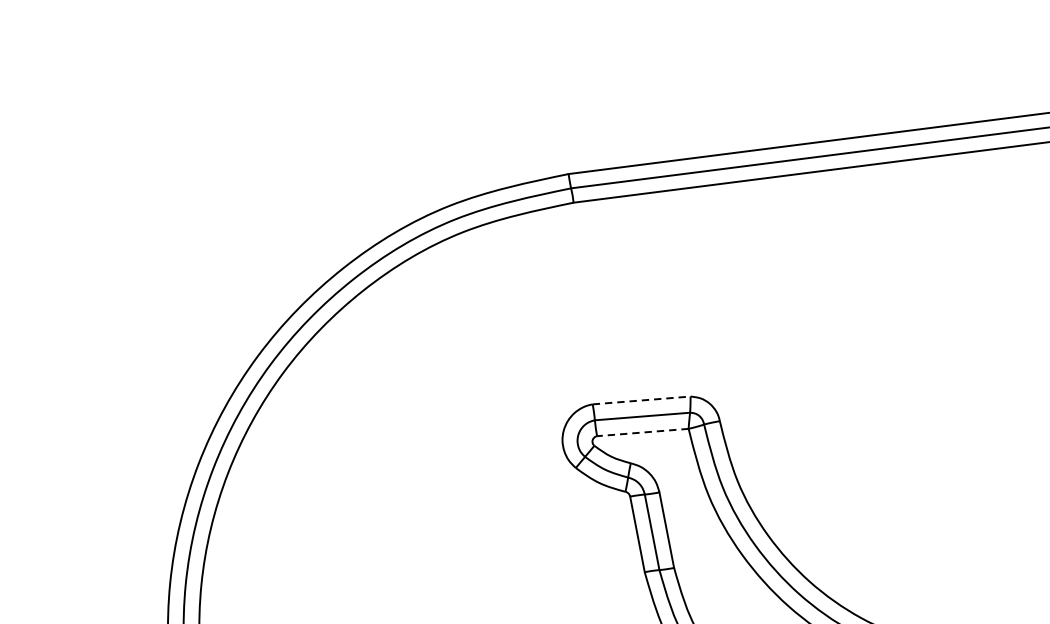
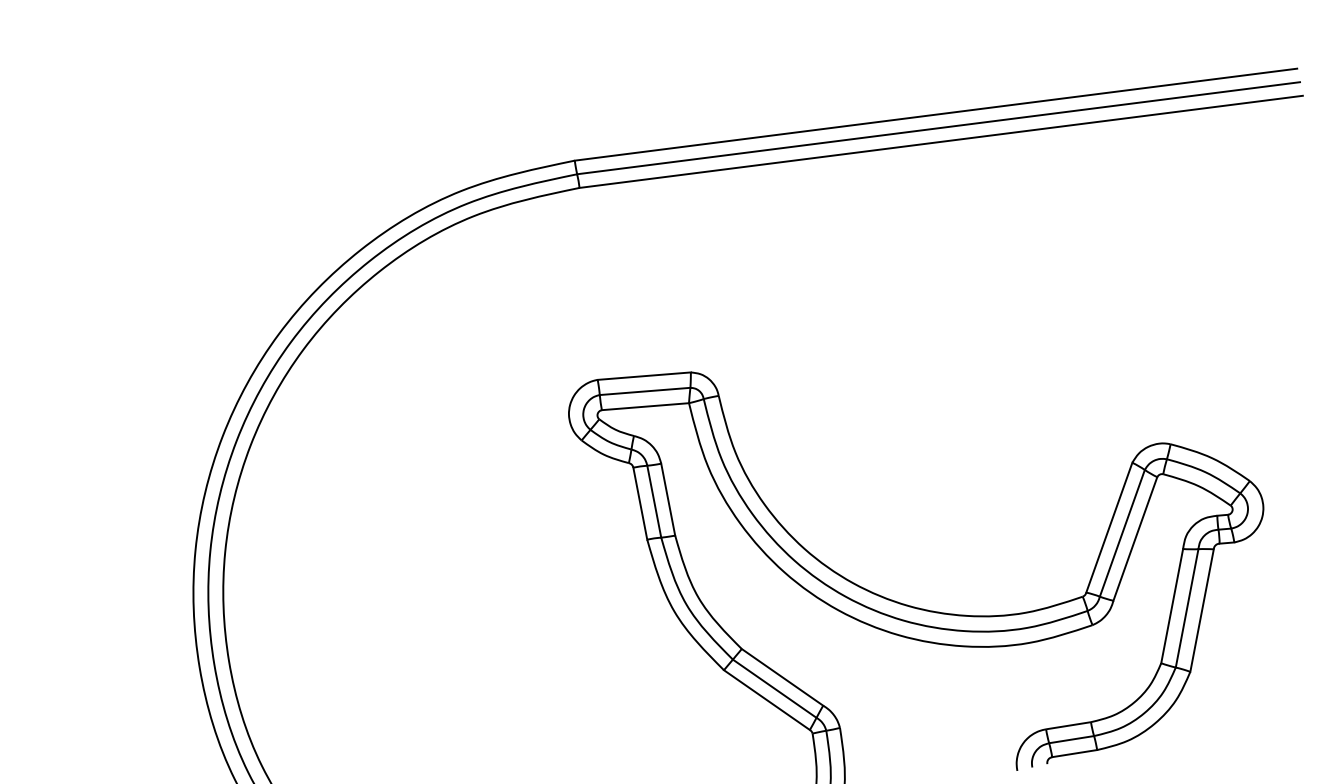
line: (641, 400) -> (644, 376), dashed -> solid
line: (642, 432) -> (645, 406), dashed -> solid

